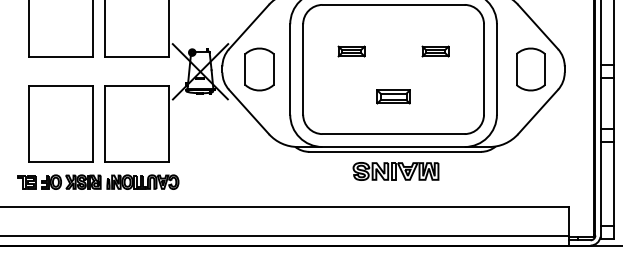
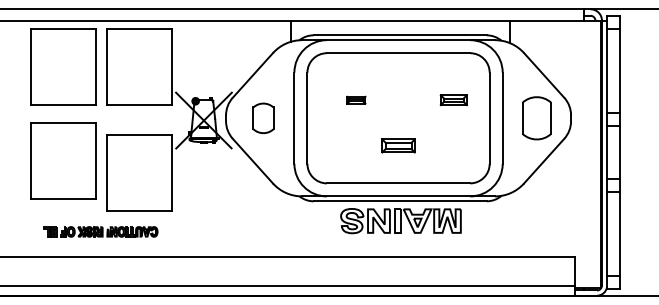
part: (351, 51) -> (356, 100), size x0.7
part: (435, 51) -> (453, 100), moved
part: (259, 69) -> (263, 118), size x0.7
part: (61, 123) -> (63, 160), moved
part: (395, 170) -> (400, 220), size x1.4
part: (97, 181) -> (100, 231), size x0.7

